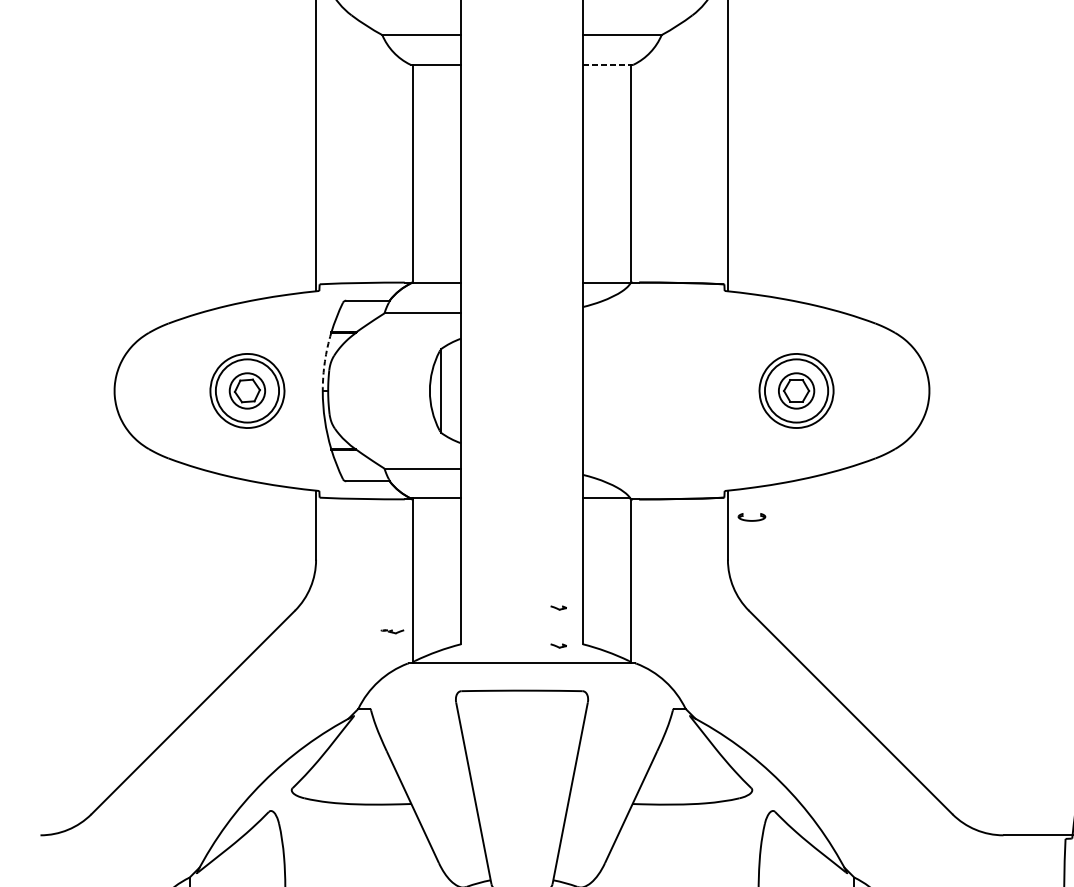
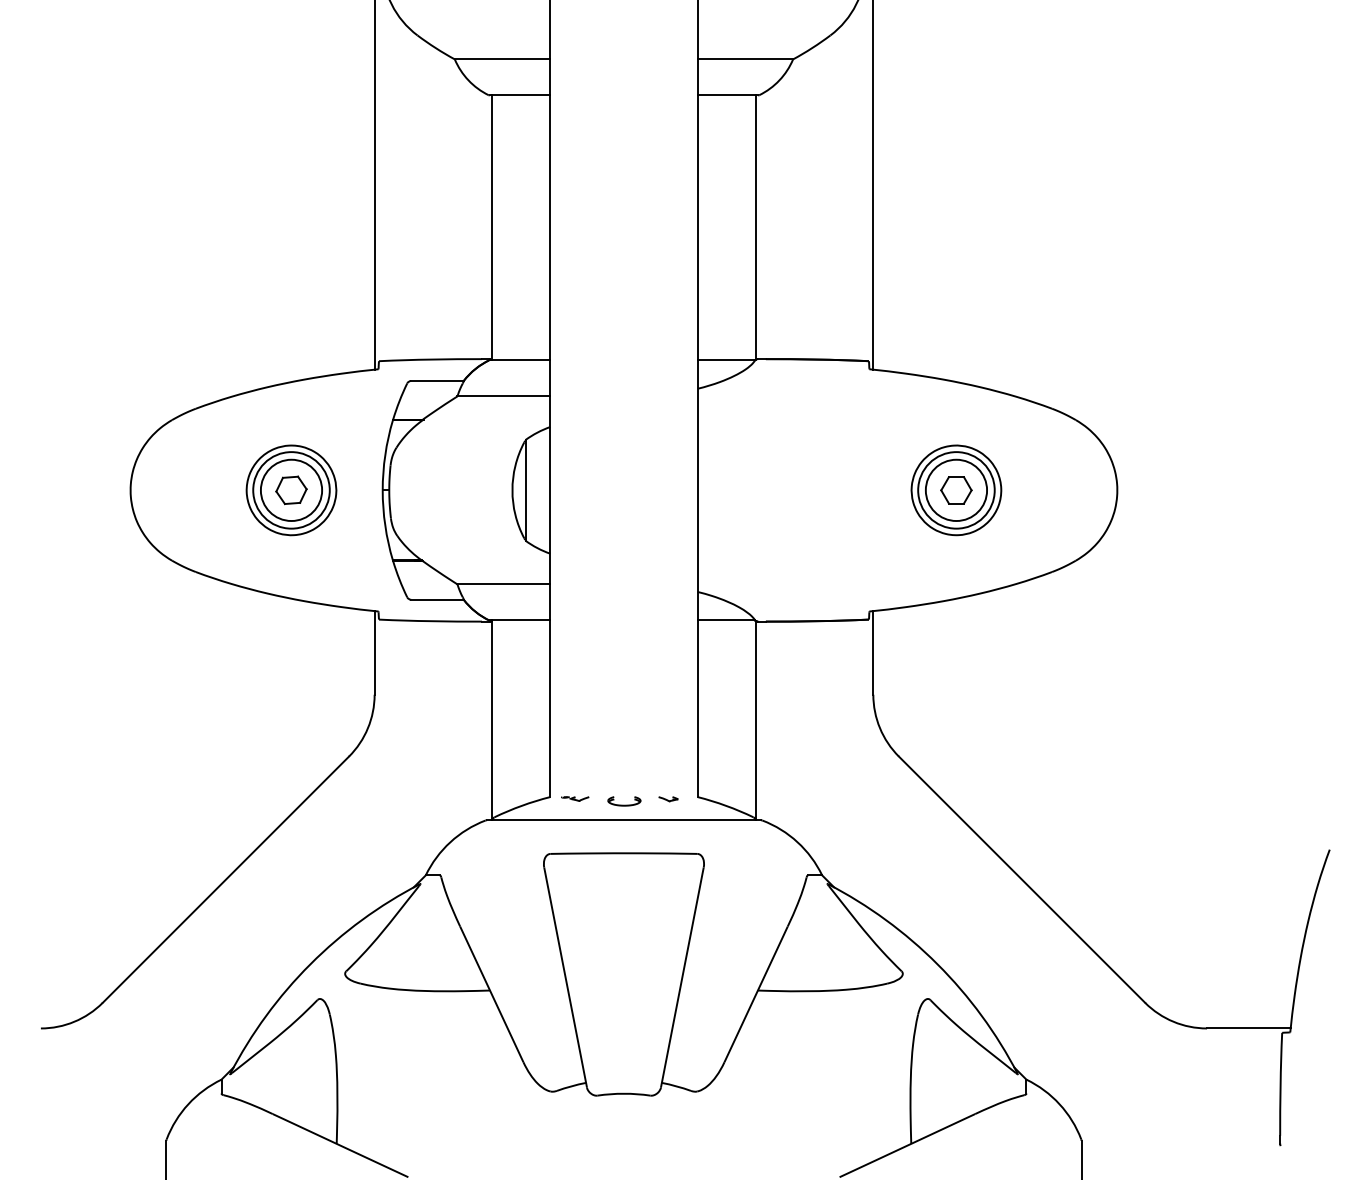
line: (608, 64) -> (728, 95), dashed -> solid
arc: (325, 362) -> (385, 455), dashed -> solid
circle: (247, 391) -> (291, 490), size x1.43
circle: (796, 391) -> (956, 490), size x1.43
part: (752, 517) -> (624, 801), moved
part: (558, 608) -> (668, 753), removed
part: (392, 631) -> (575, 798), moved

